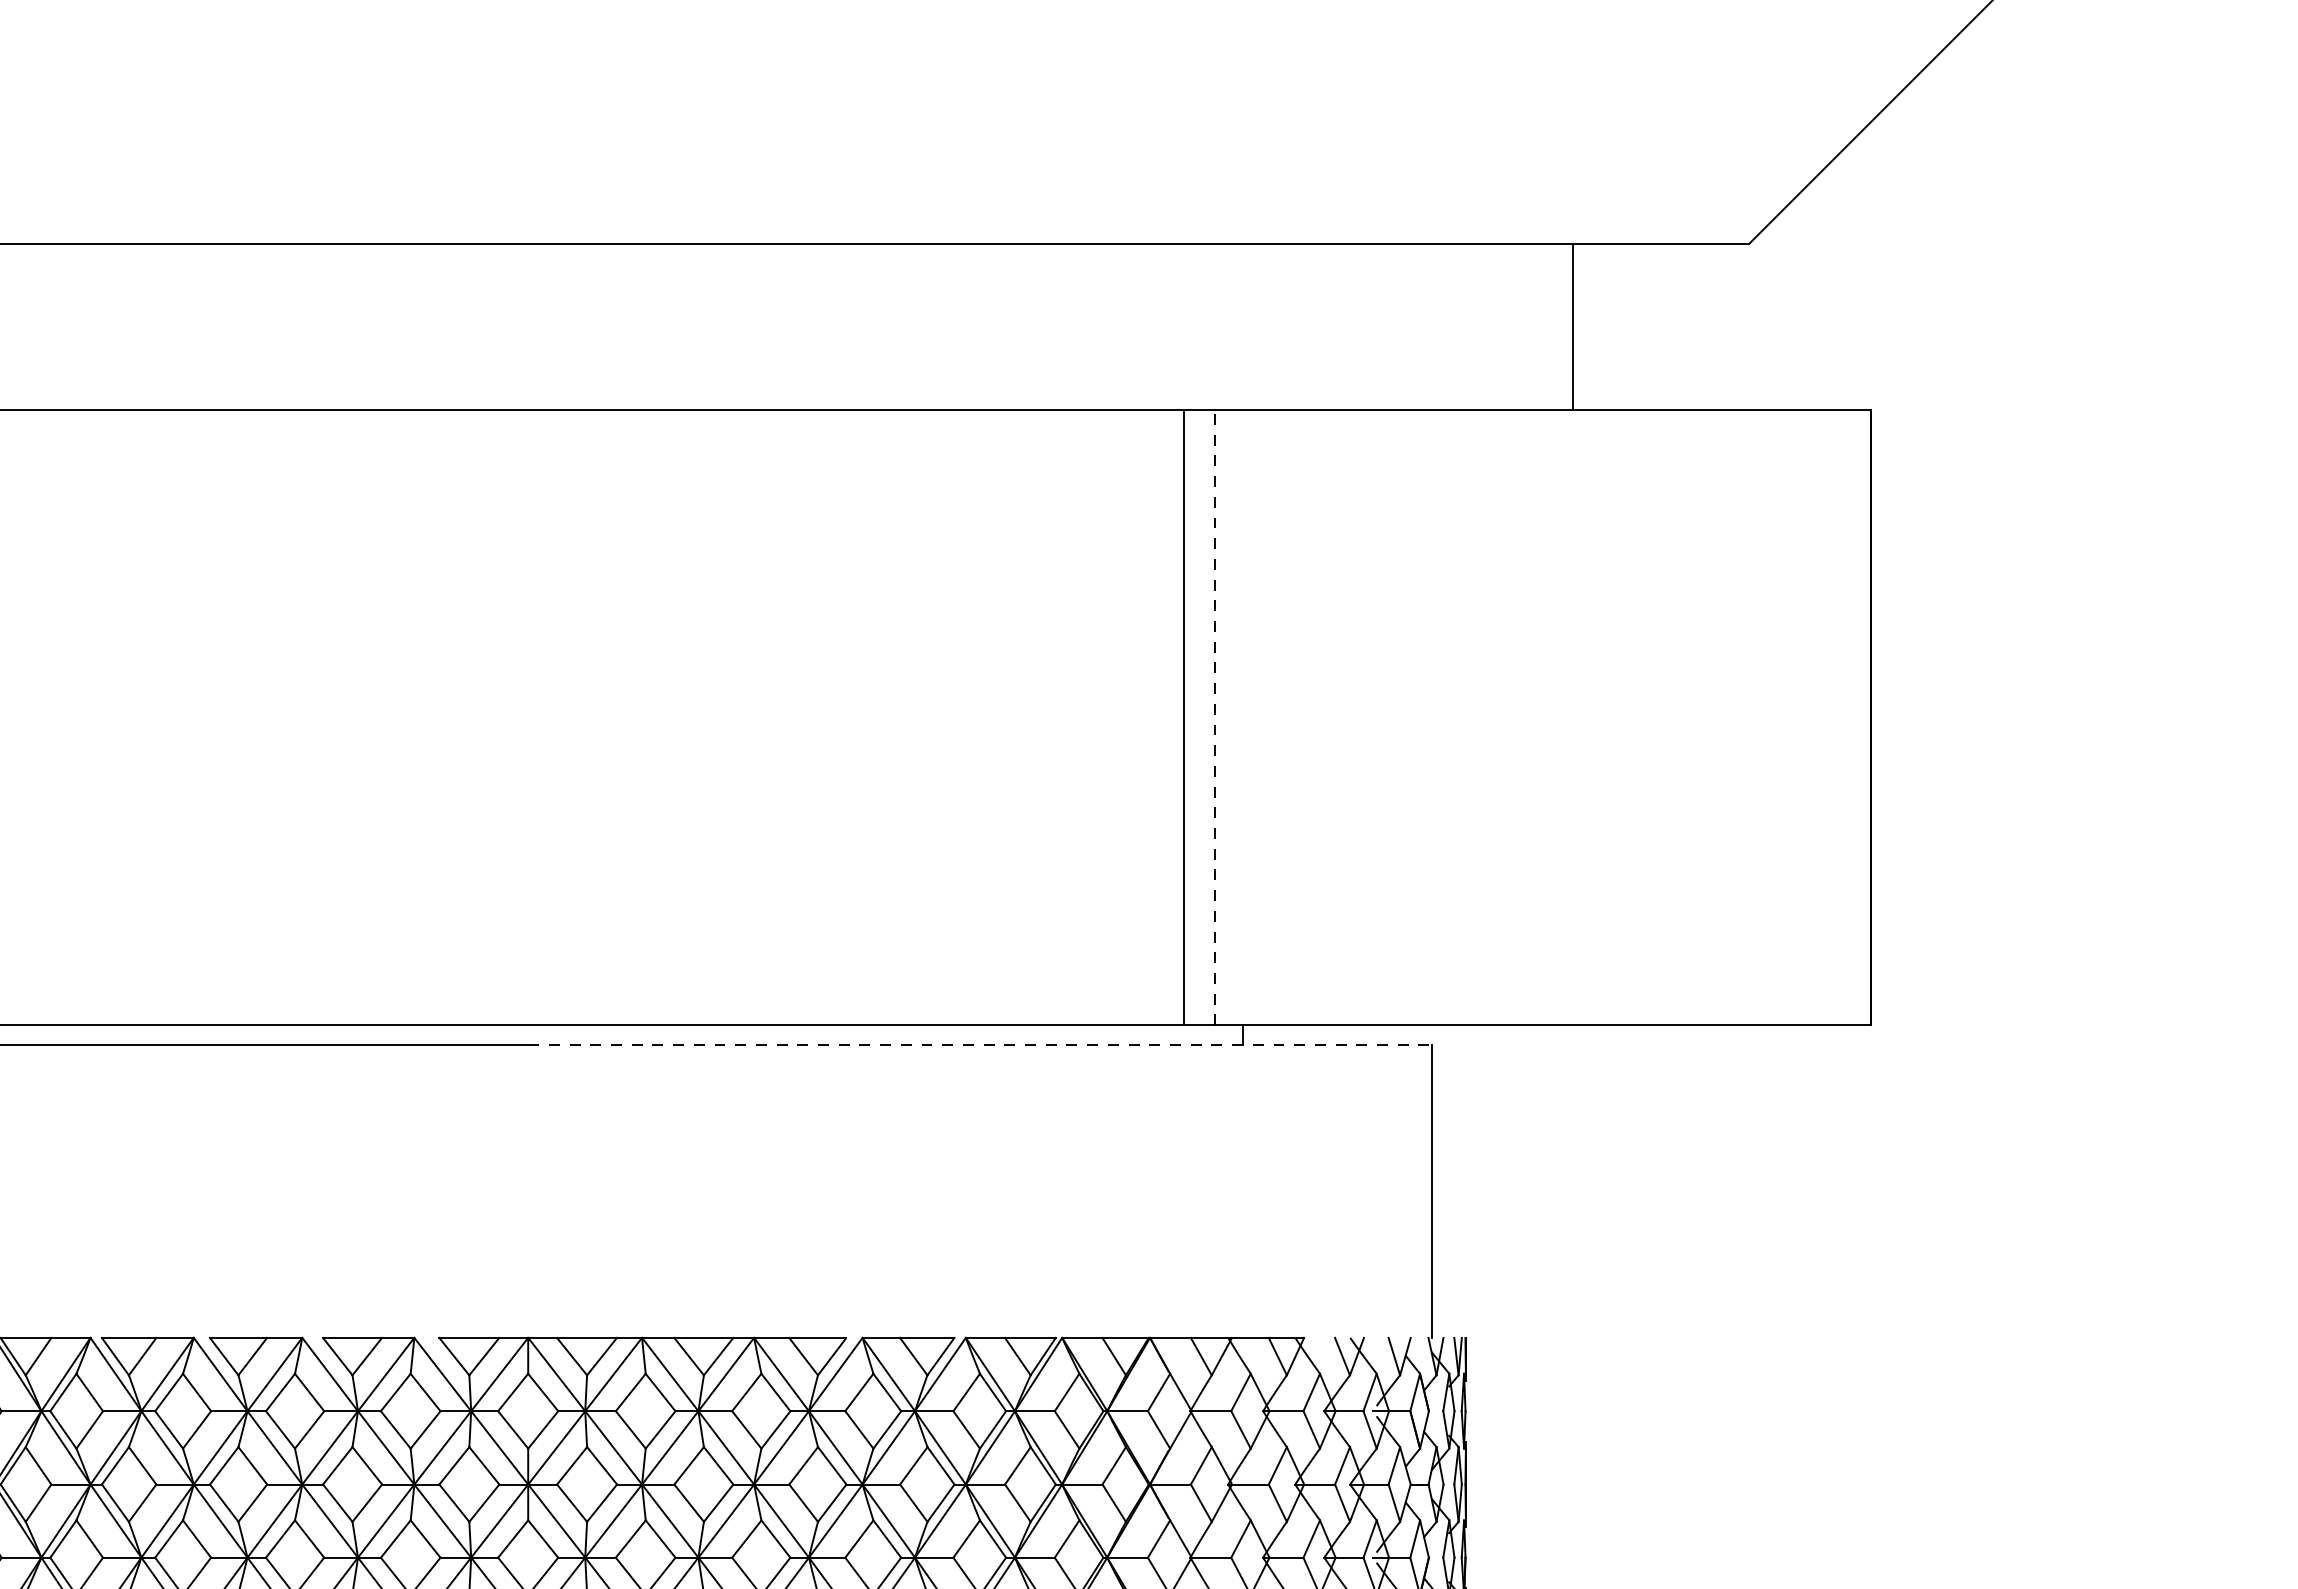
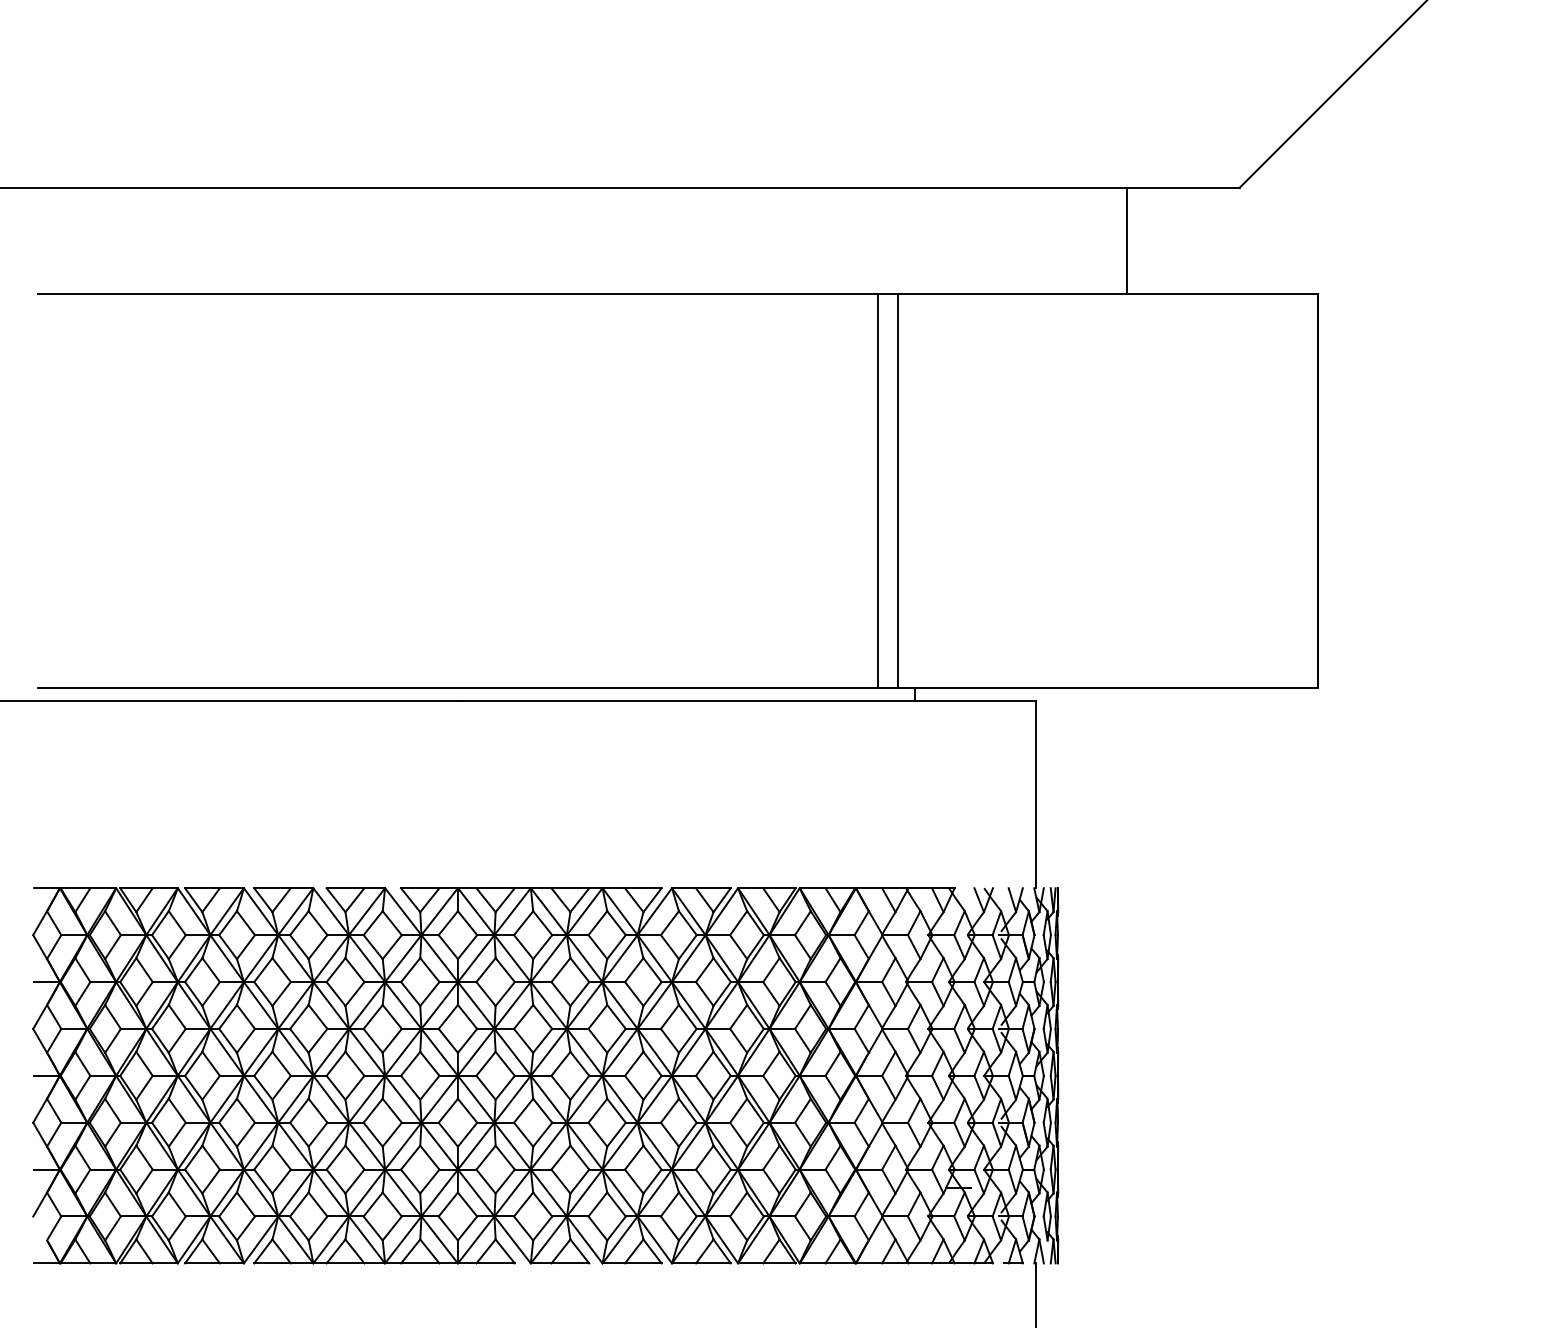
line: (1214, 718) -> (897, 491), dashed -> solid
line: (980, 1044) -> (747, 700), dashed -> solid

